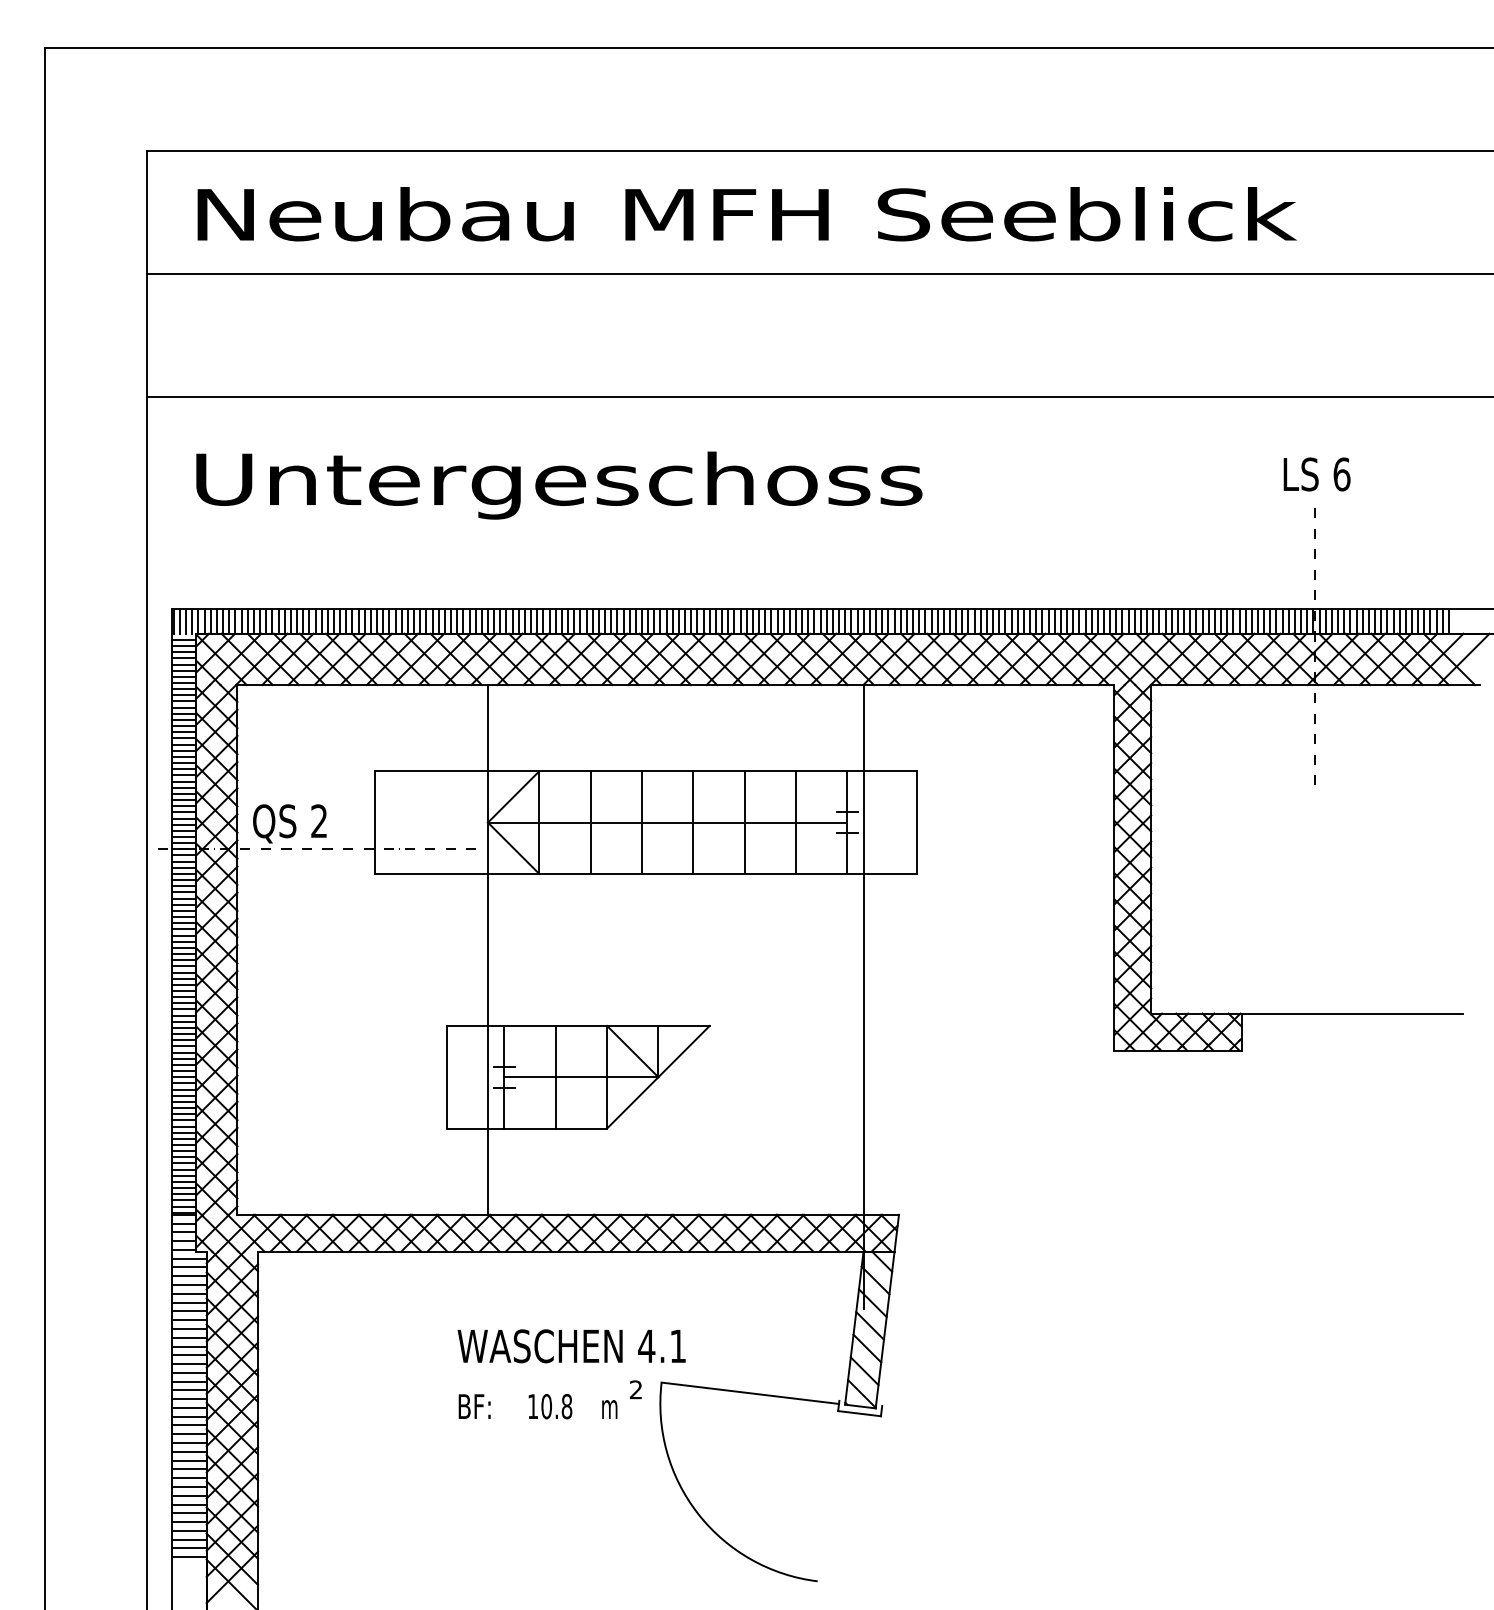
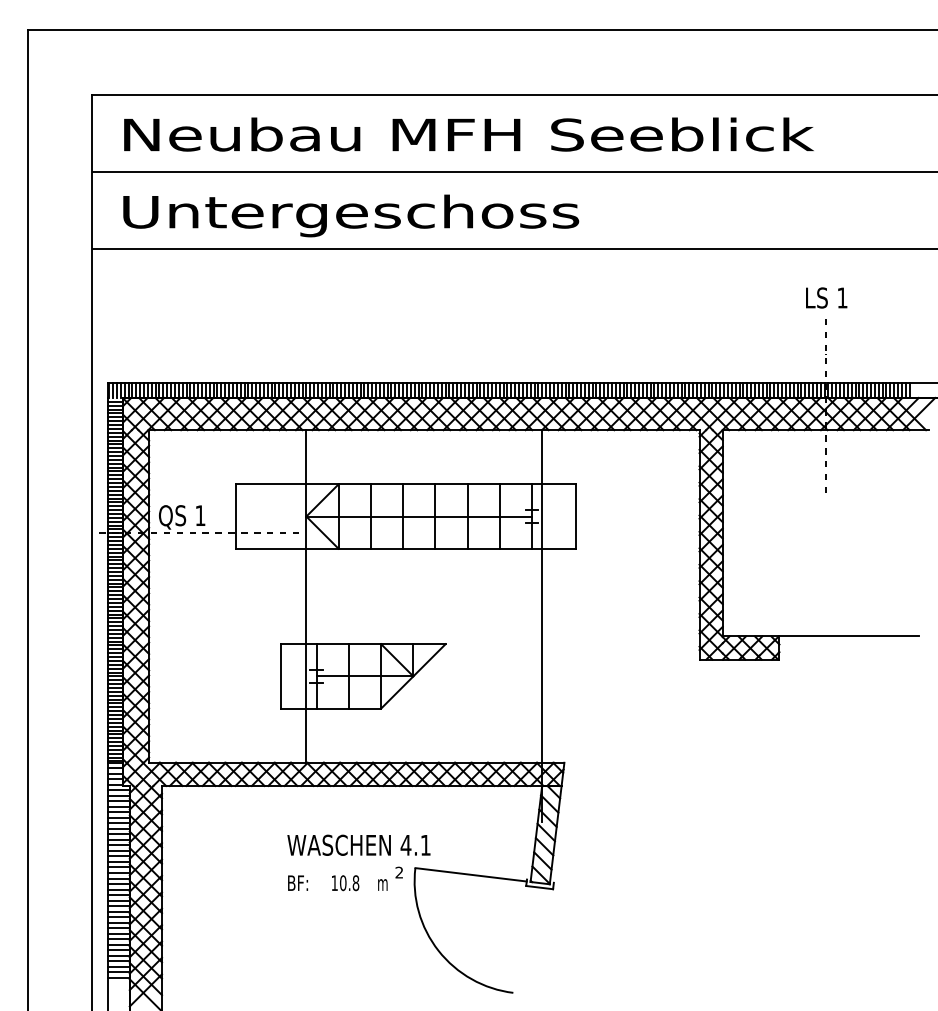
text: (1341, 473) -> (842, 297), 6 -> 1
text: (559, 484) -> (351, 215), moved
text: (319, 820) -> (200, 515), 2 -> 1

